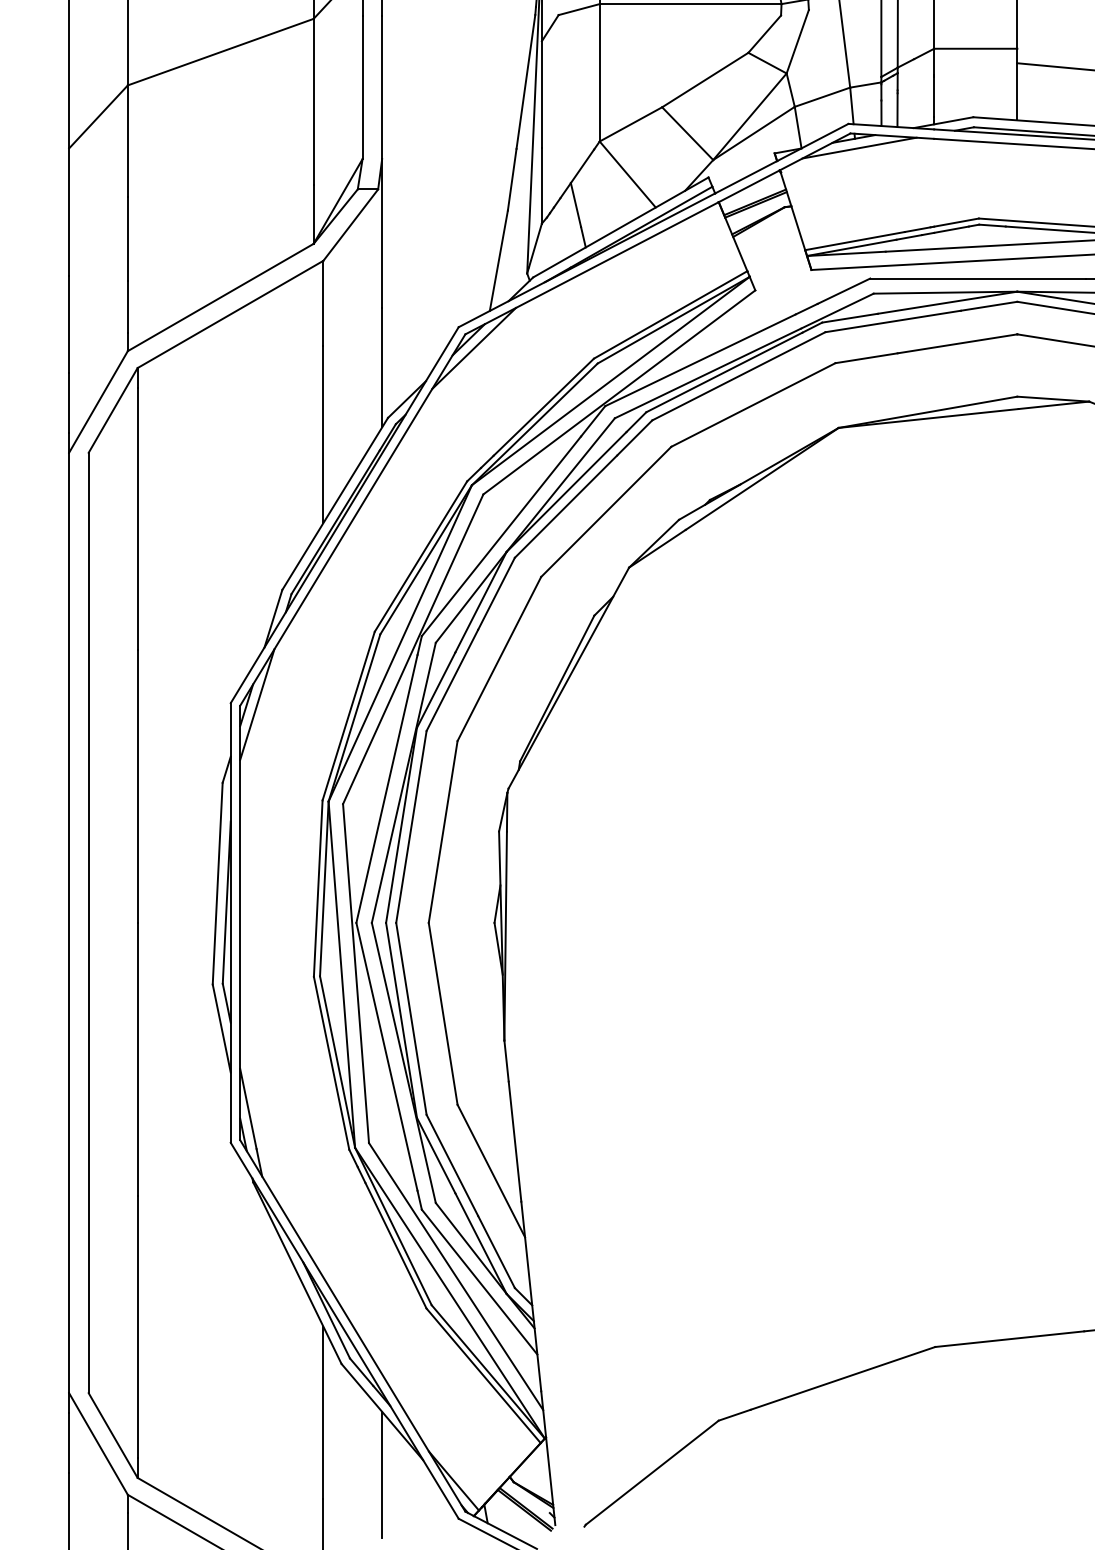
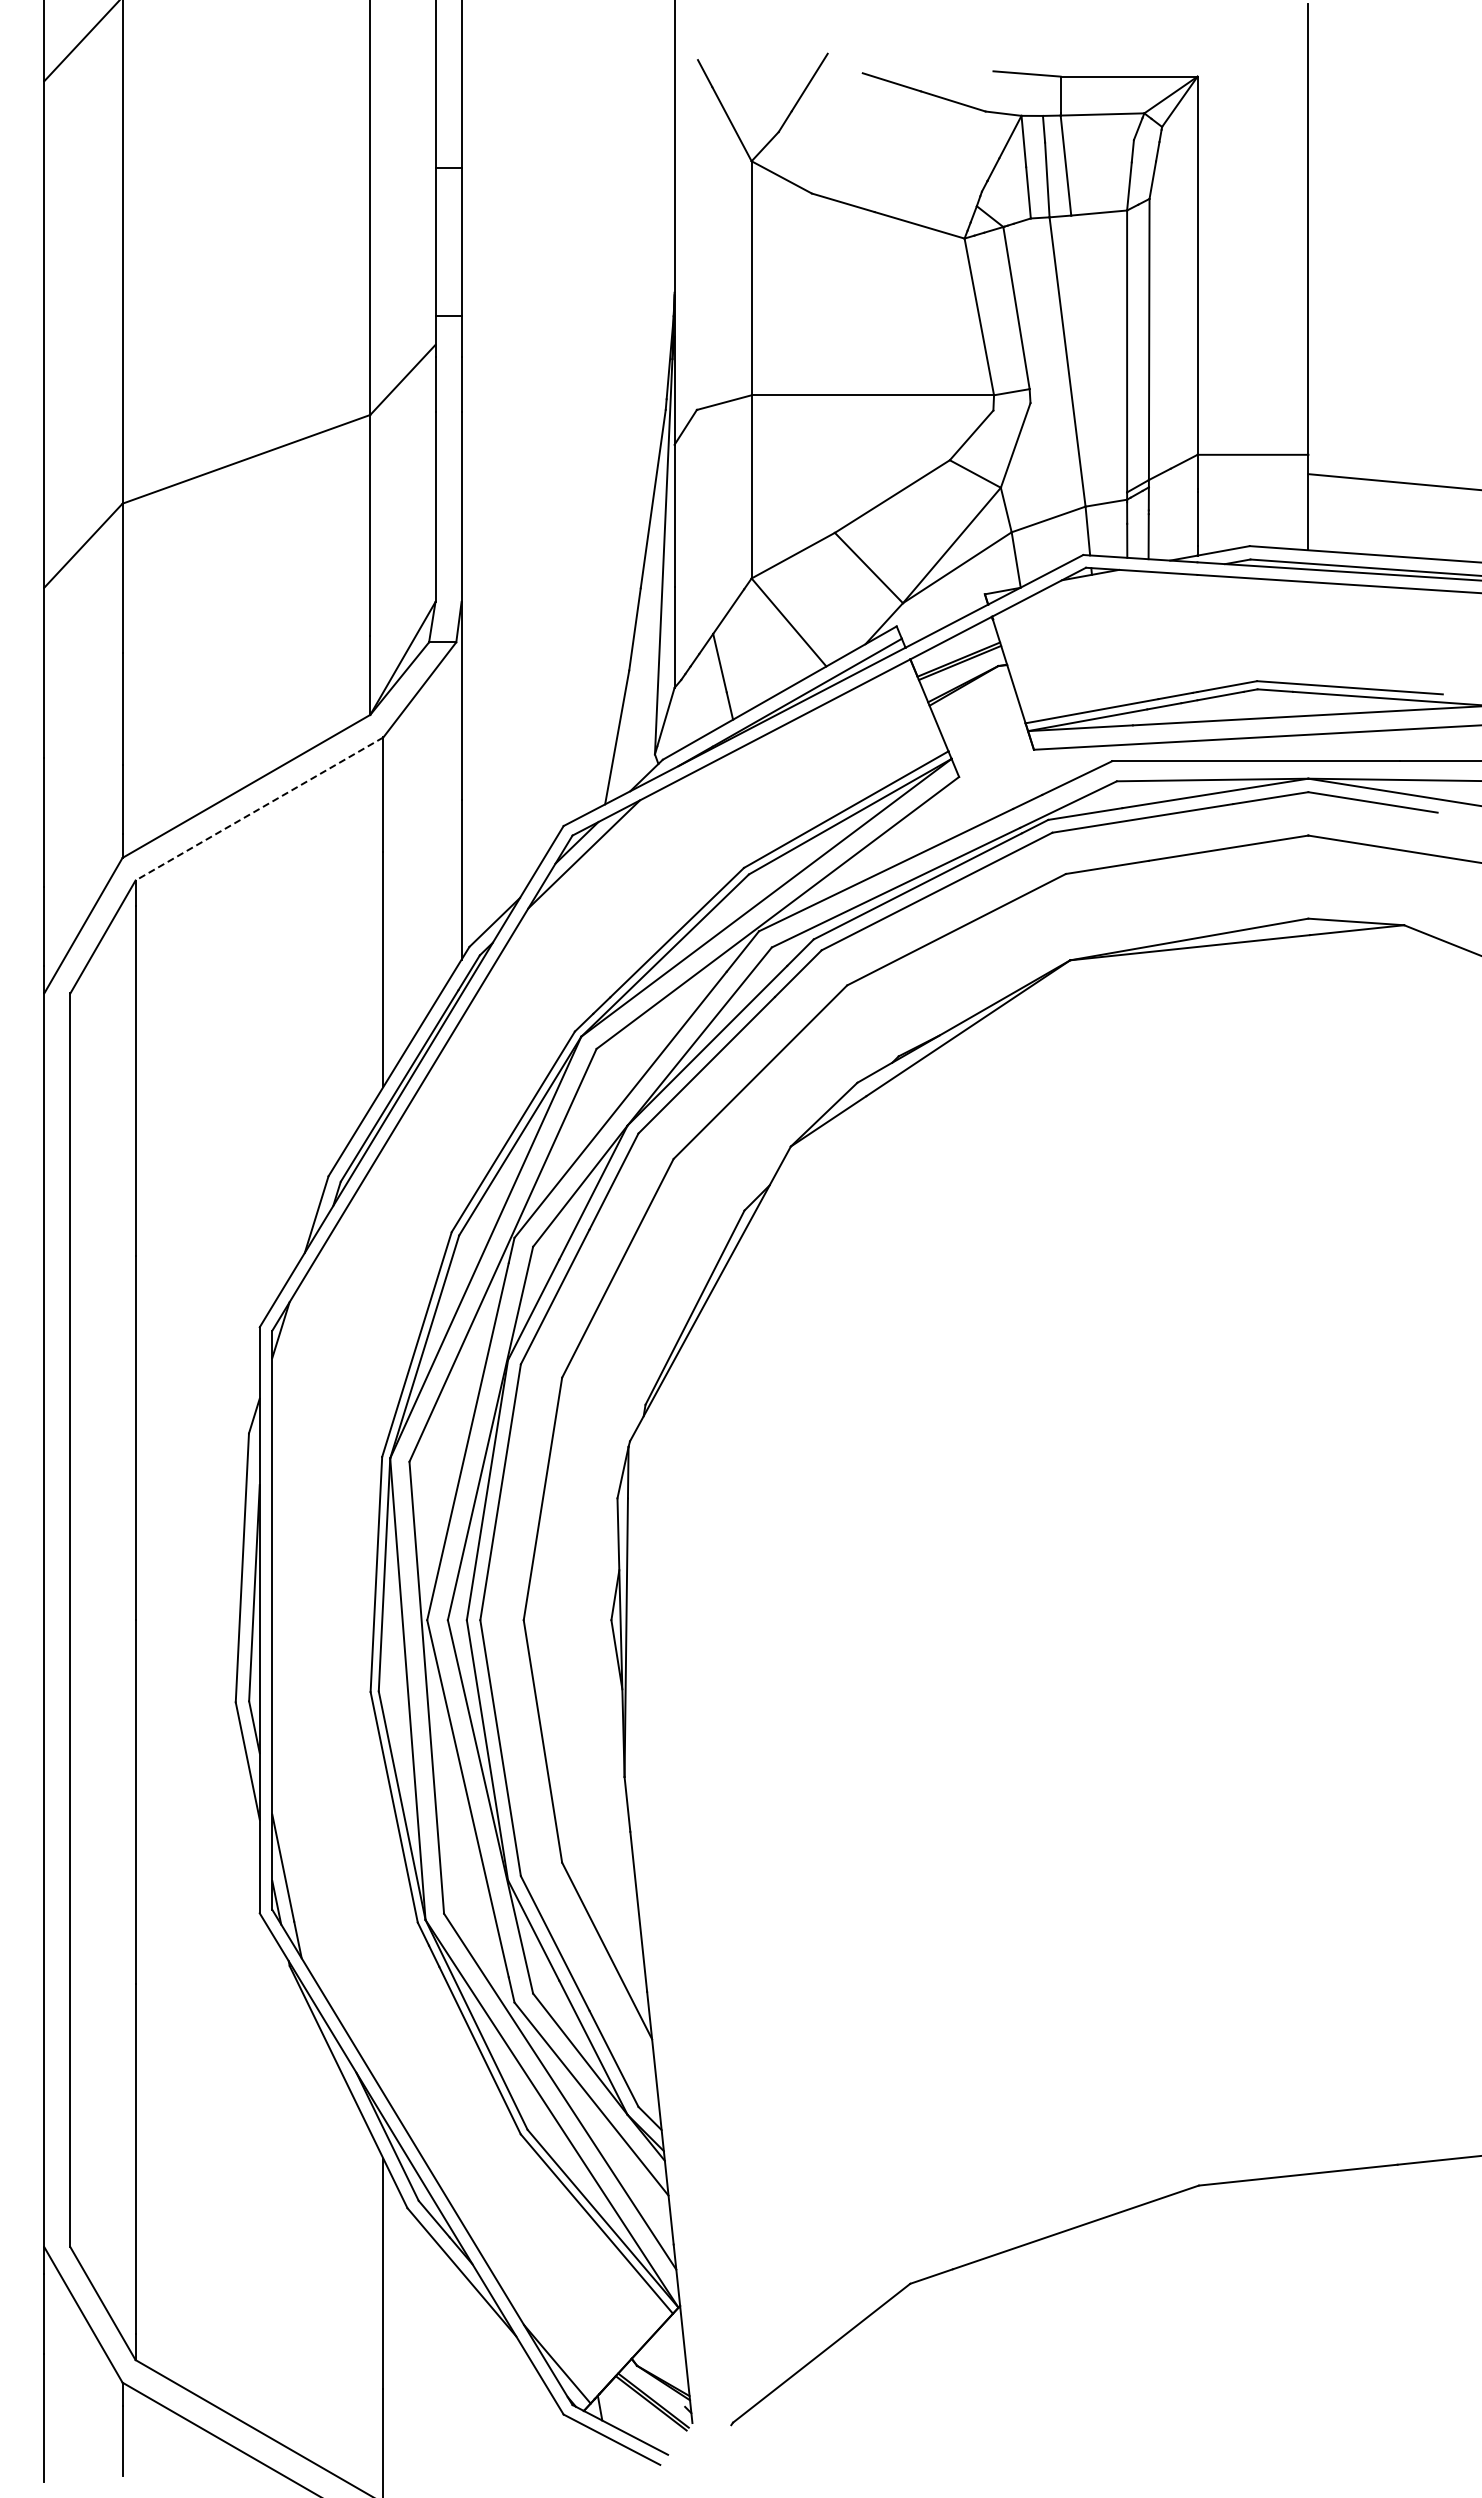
line: (859, 148) -> (1098, 587), removed
line: (230, 314) -> (259, 809), solid -> dashed
line: (256, 704) -> (294, 1329), removed
line: (382, 1474) -> (461, 2355), removed

